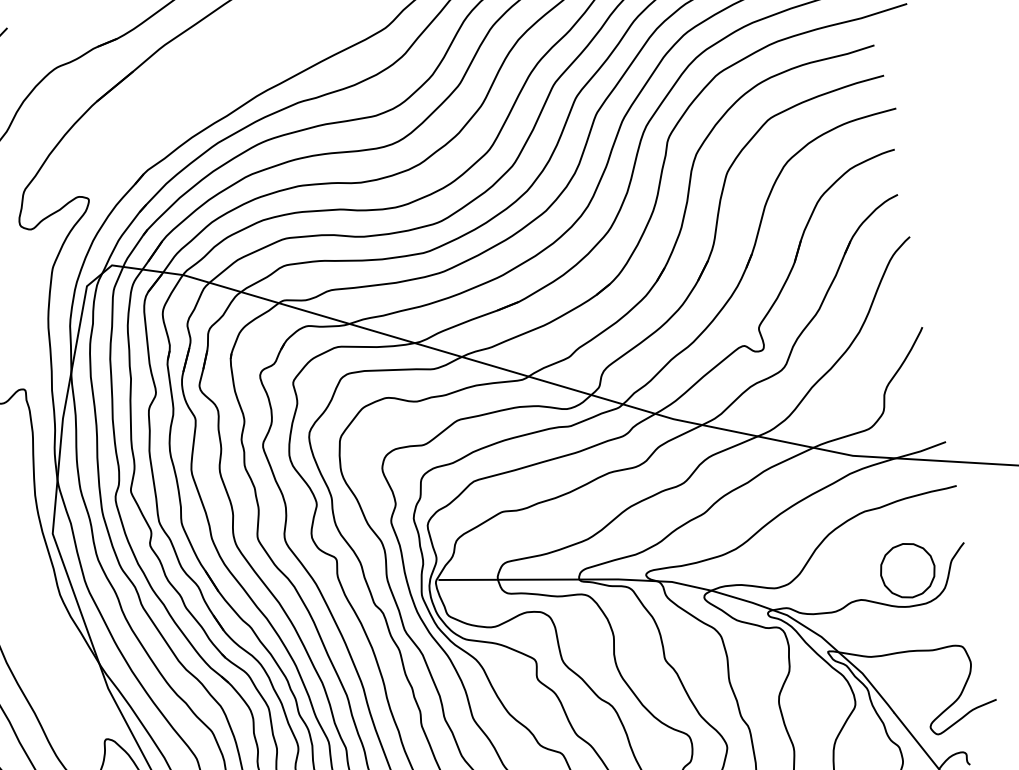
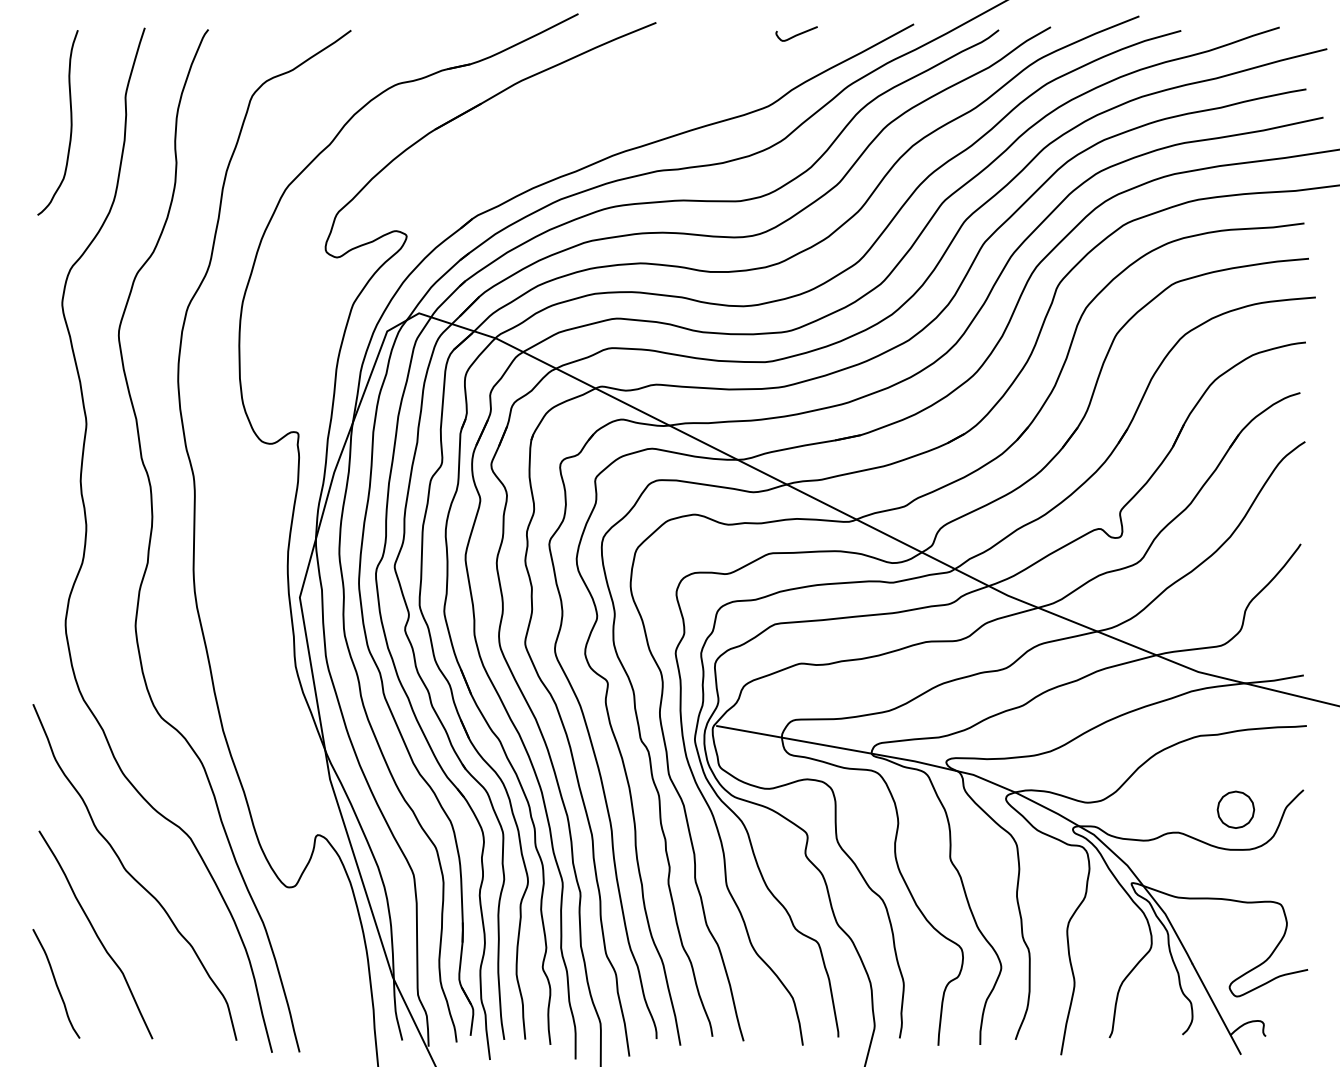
part: (907, 570) -> (1235, 809), size x0.6

